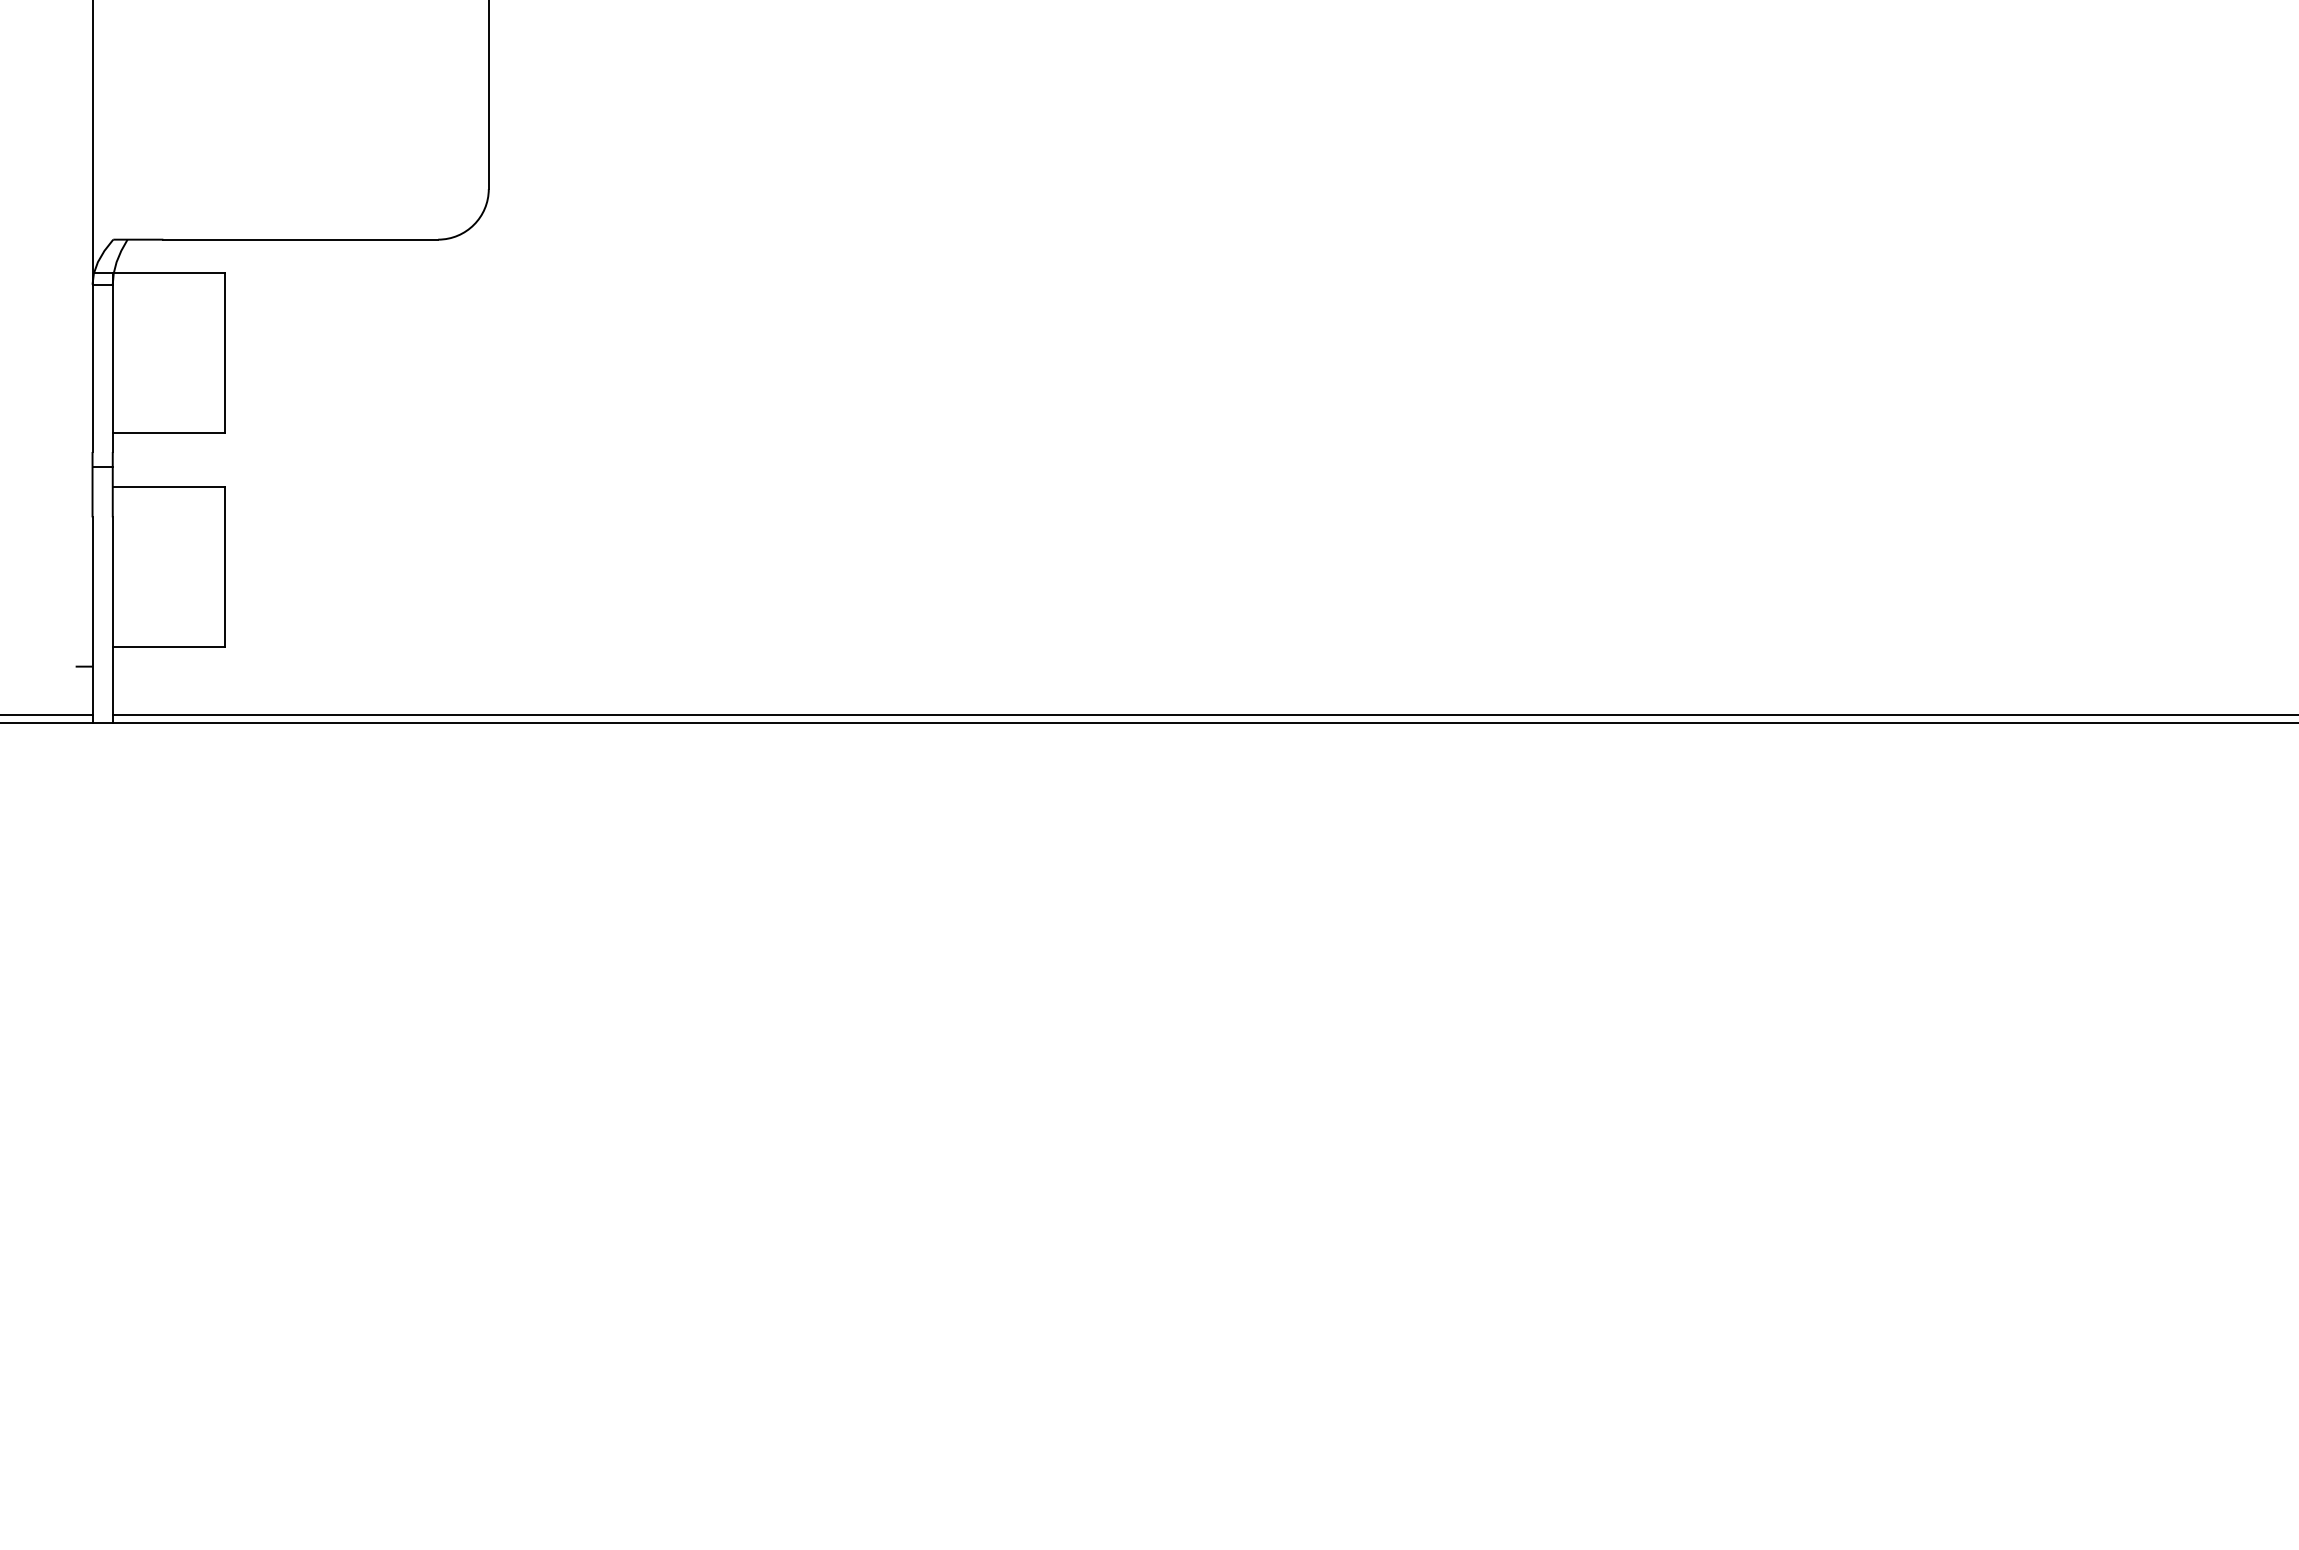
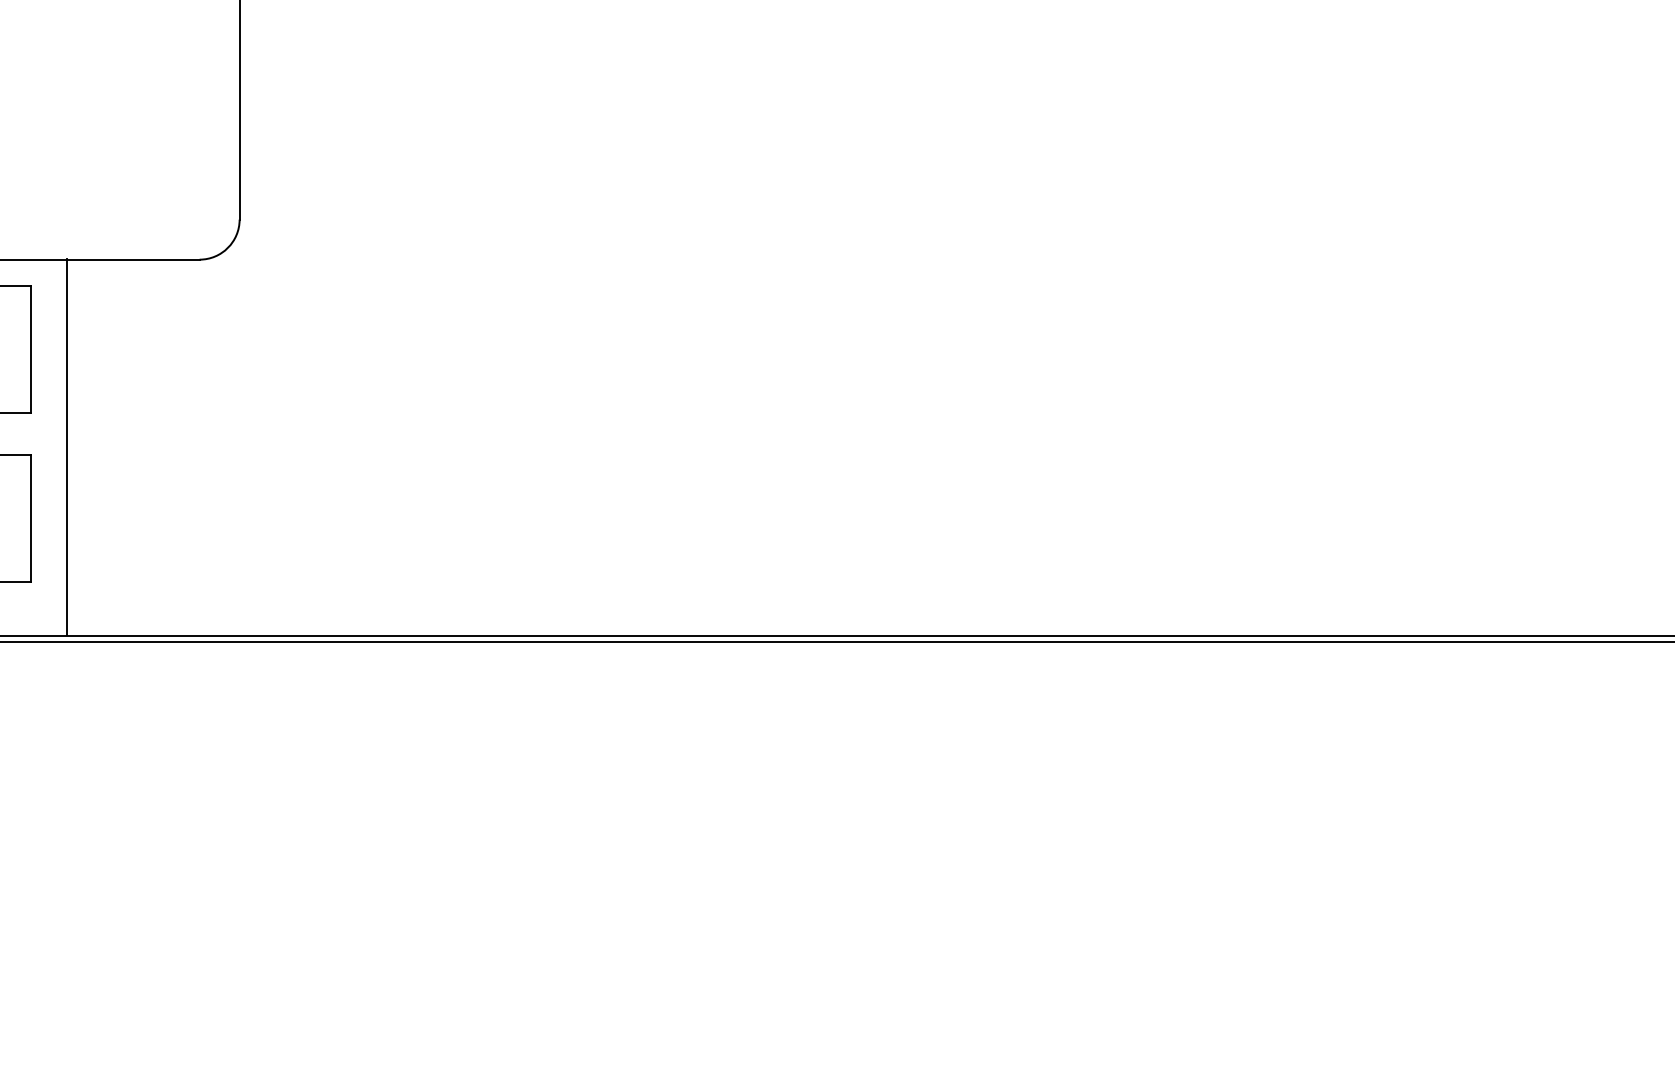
line: (271, 476) -> (67, 447), added

